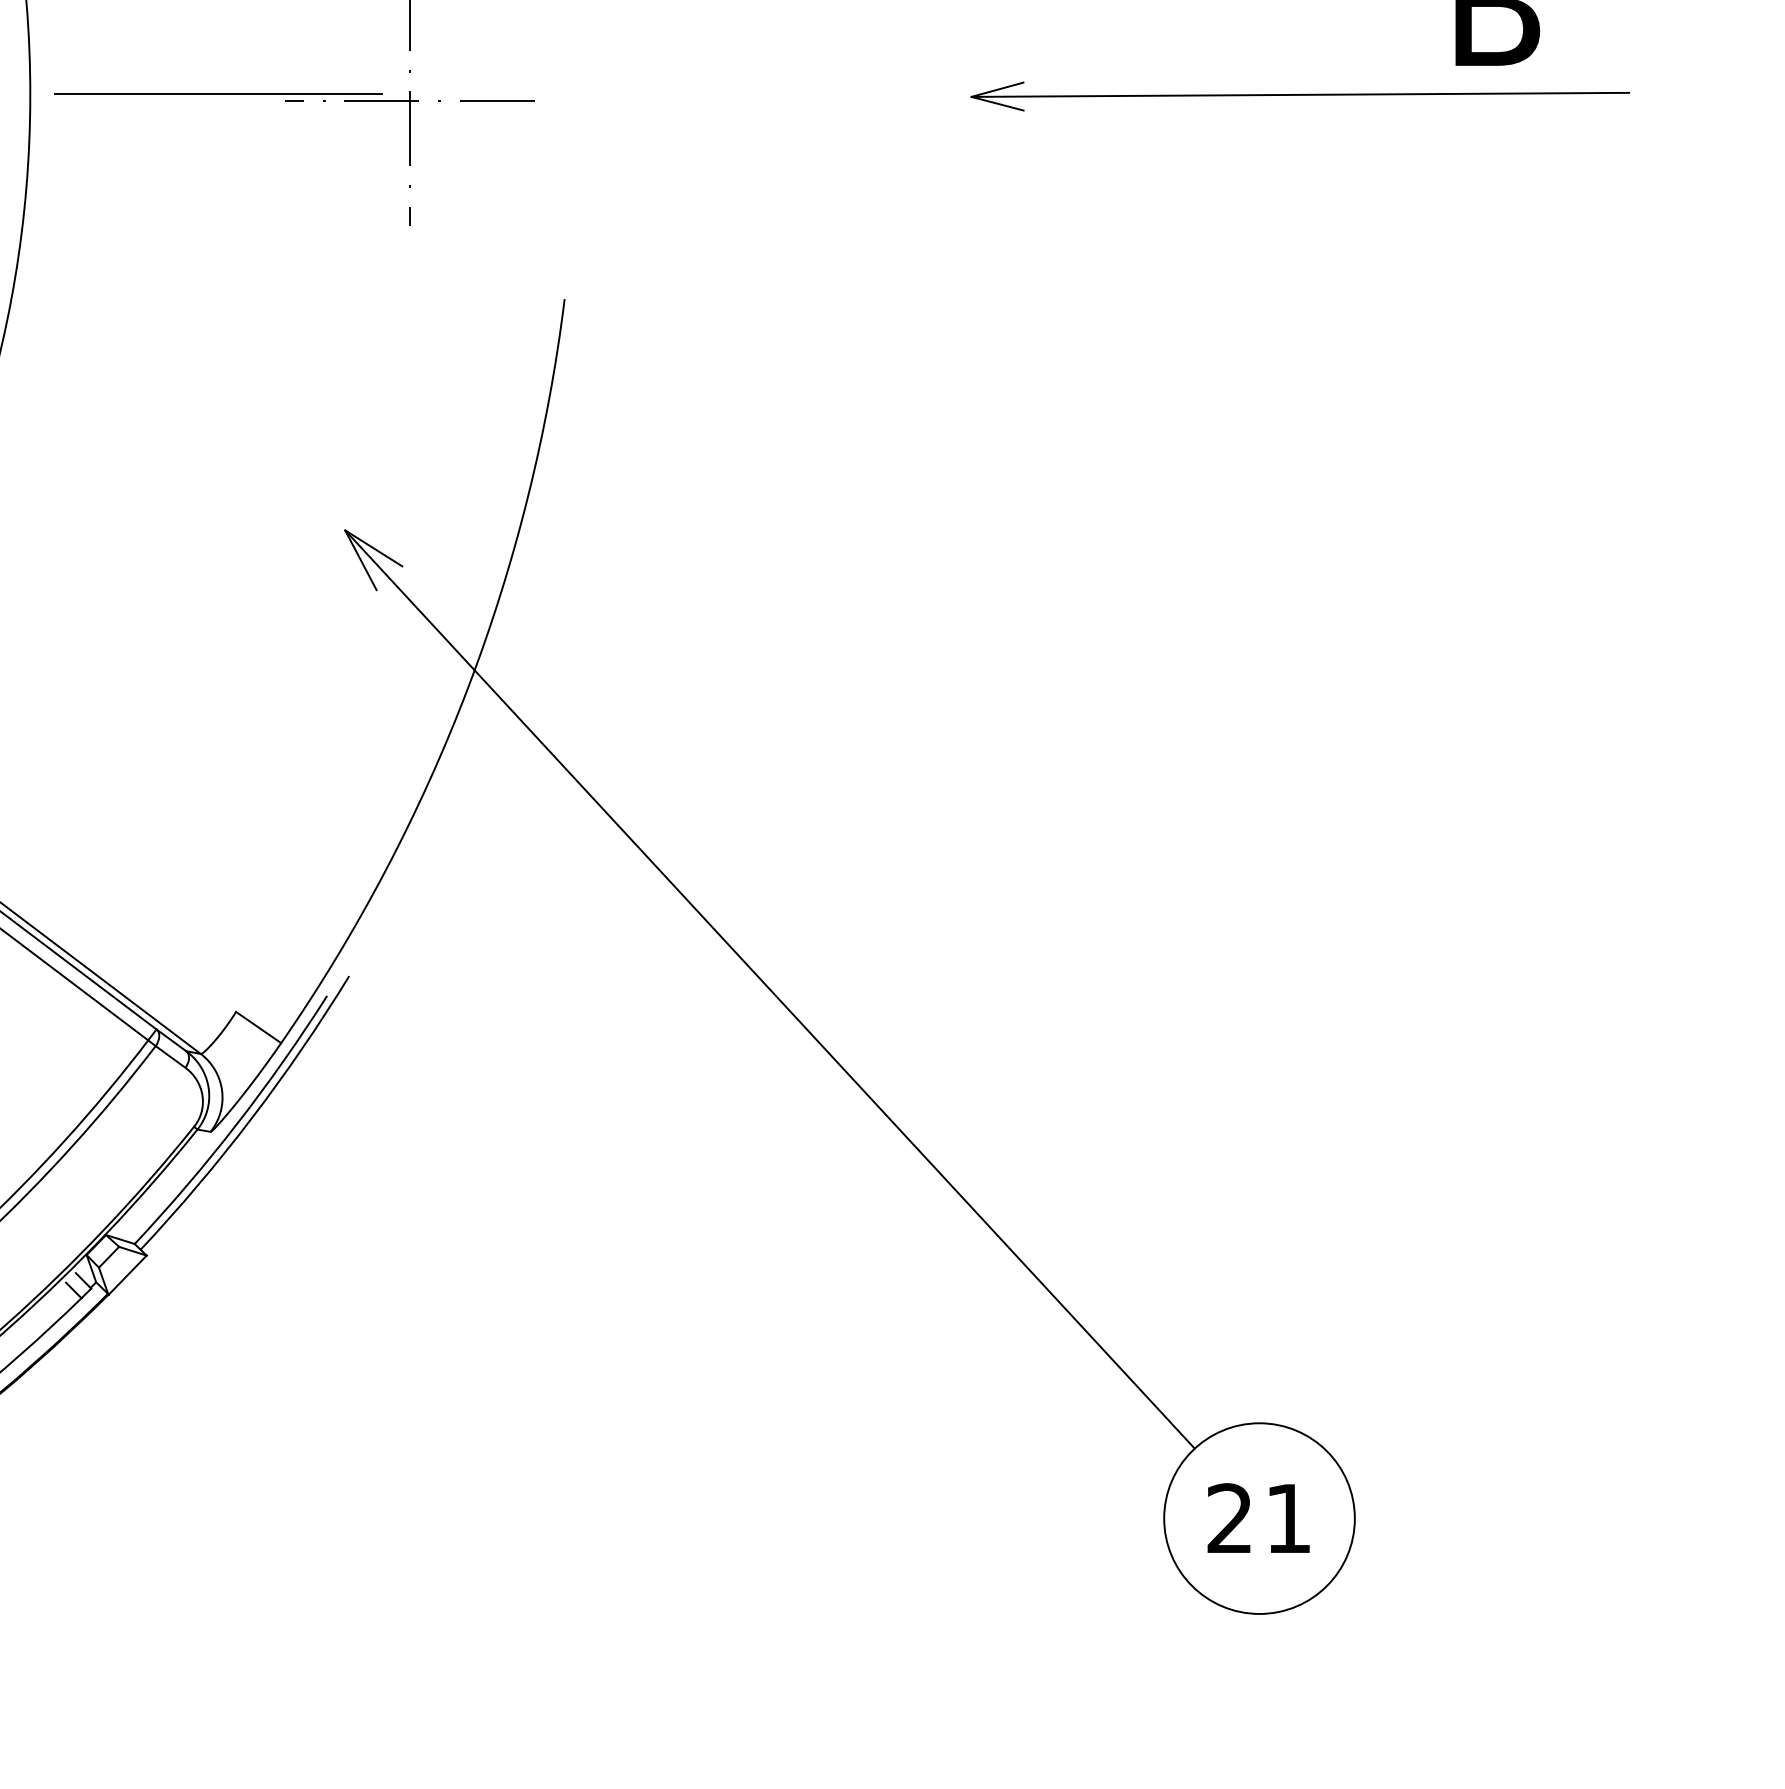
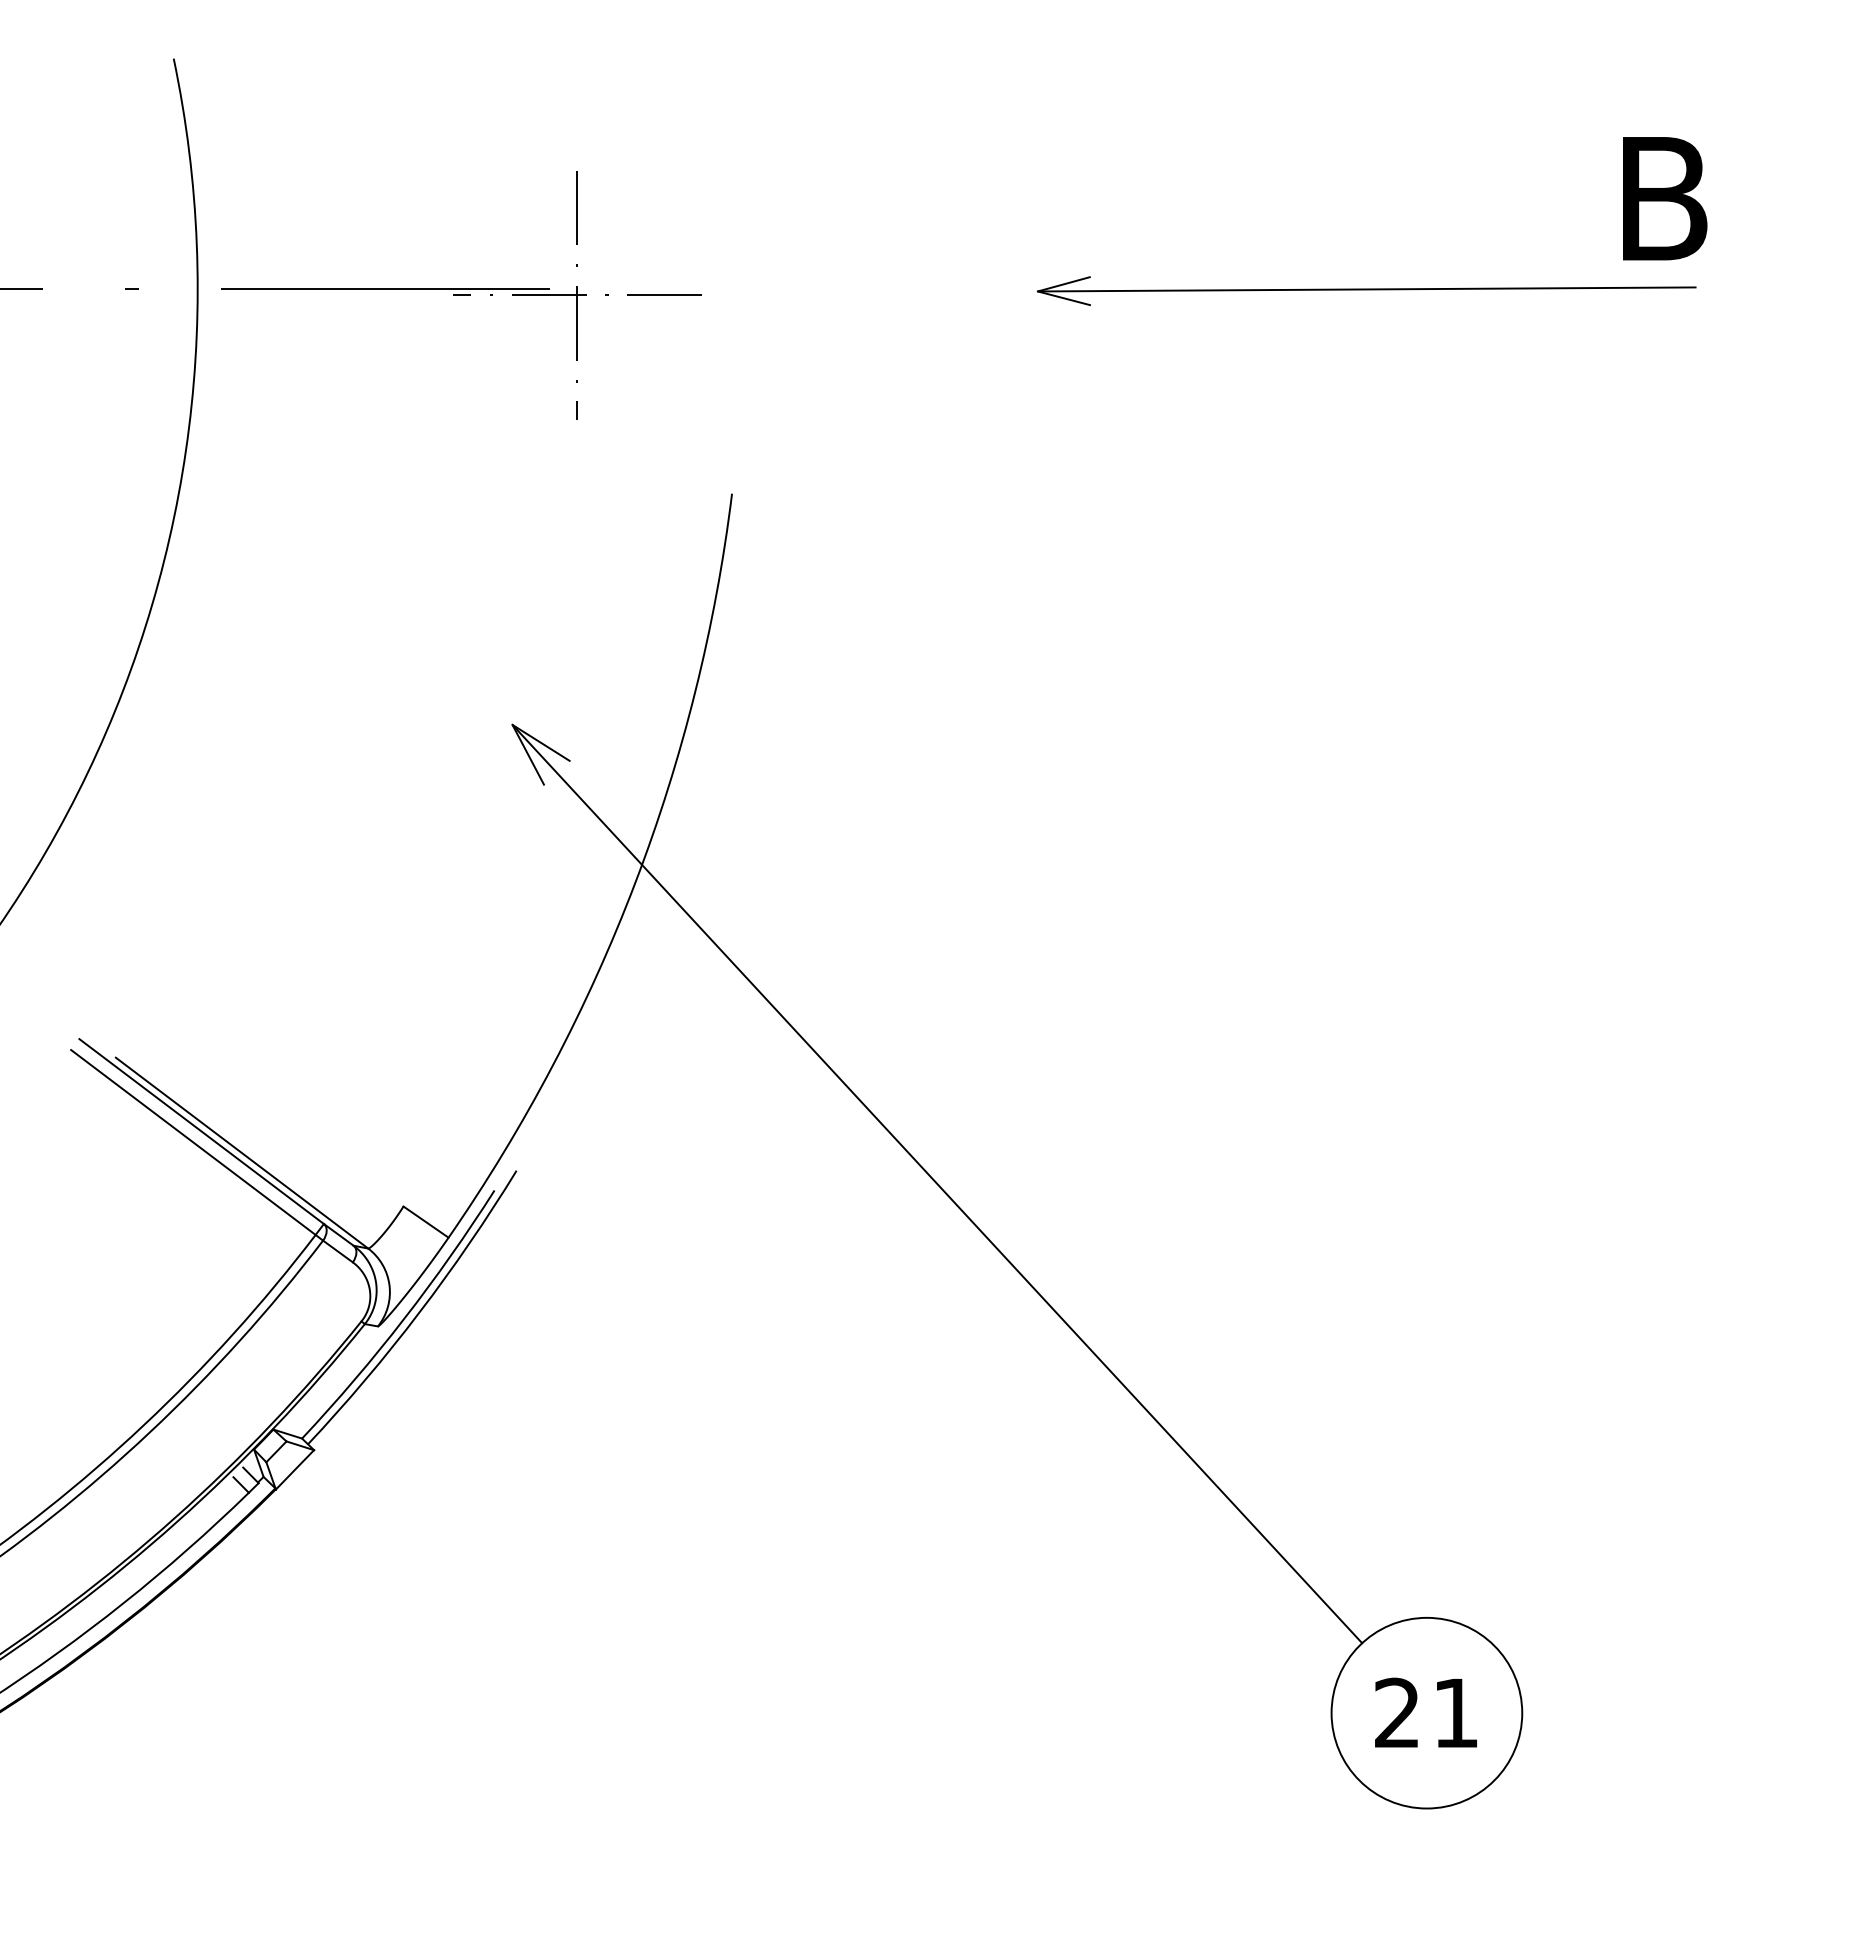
part: (1300, 96) -> (1366, 291), moved

